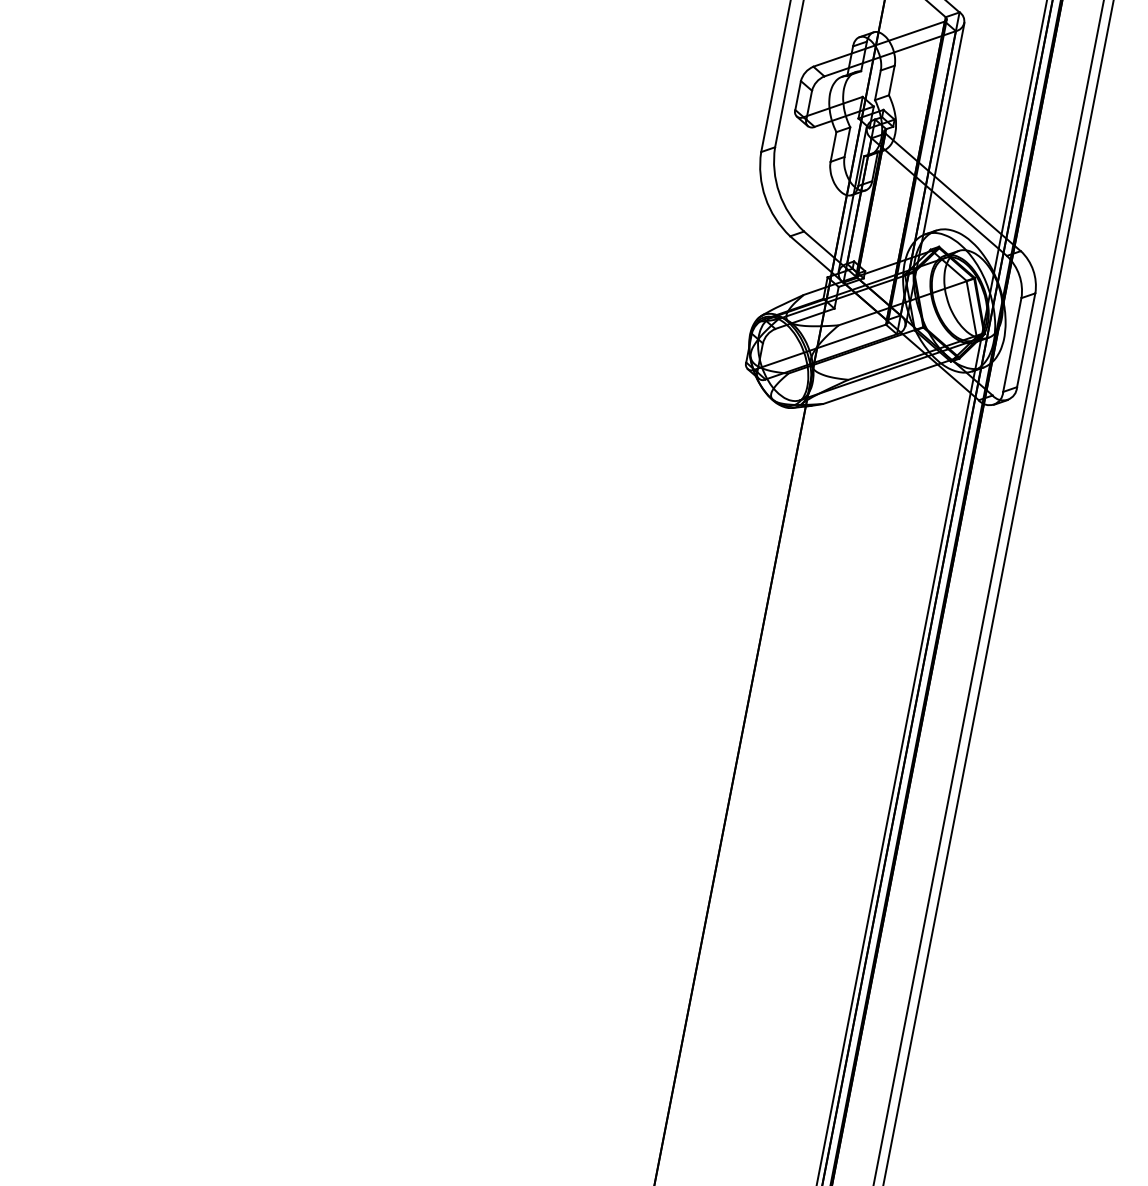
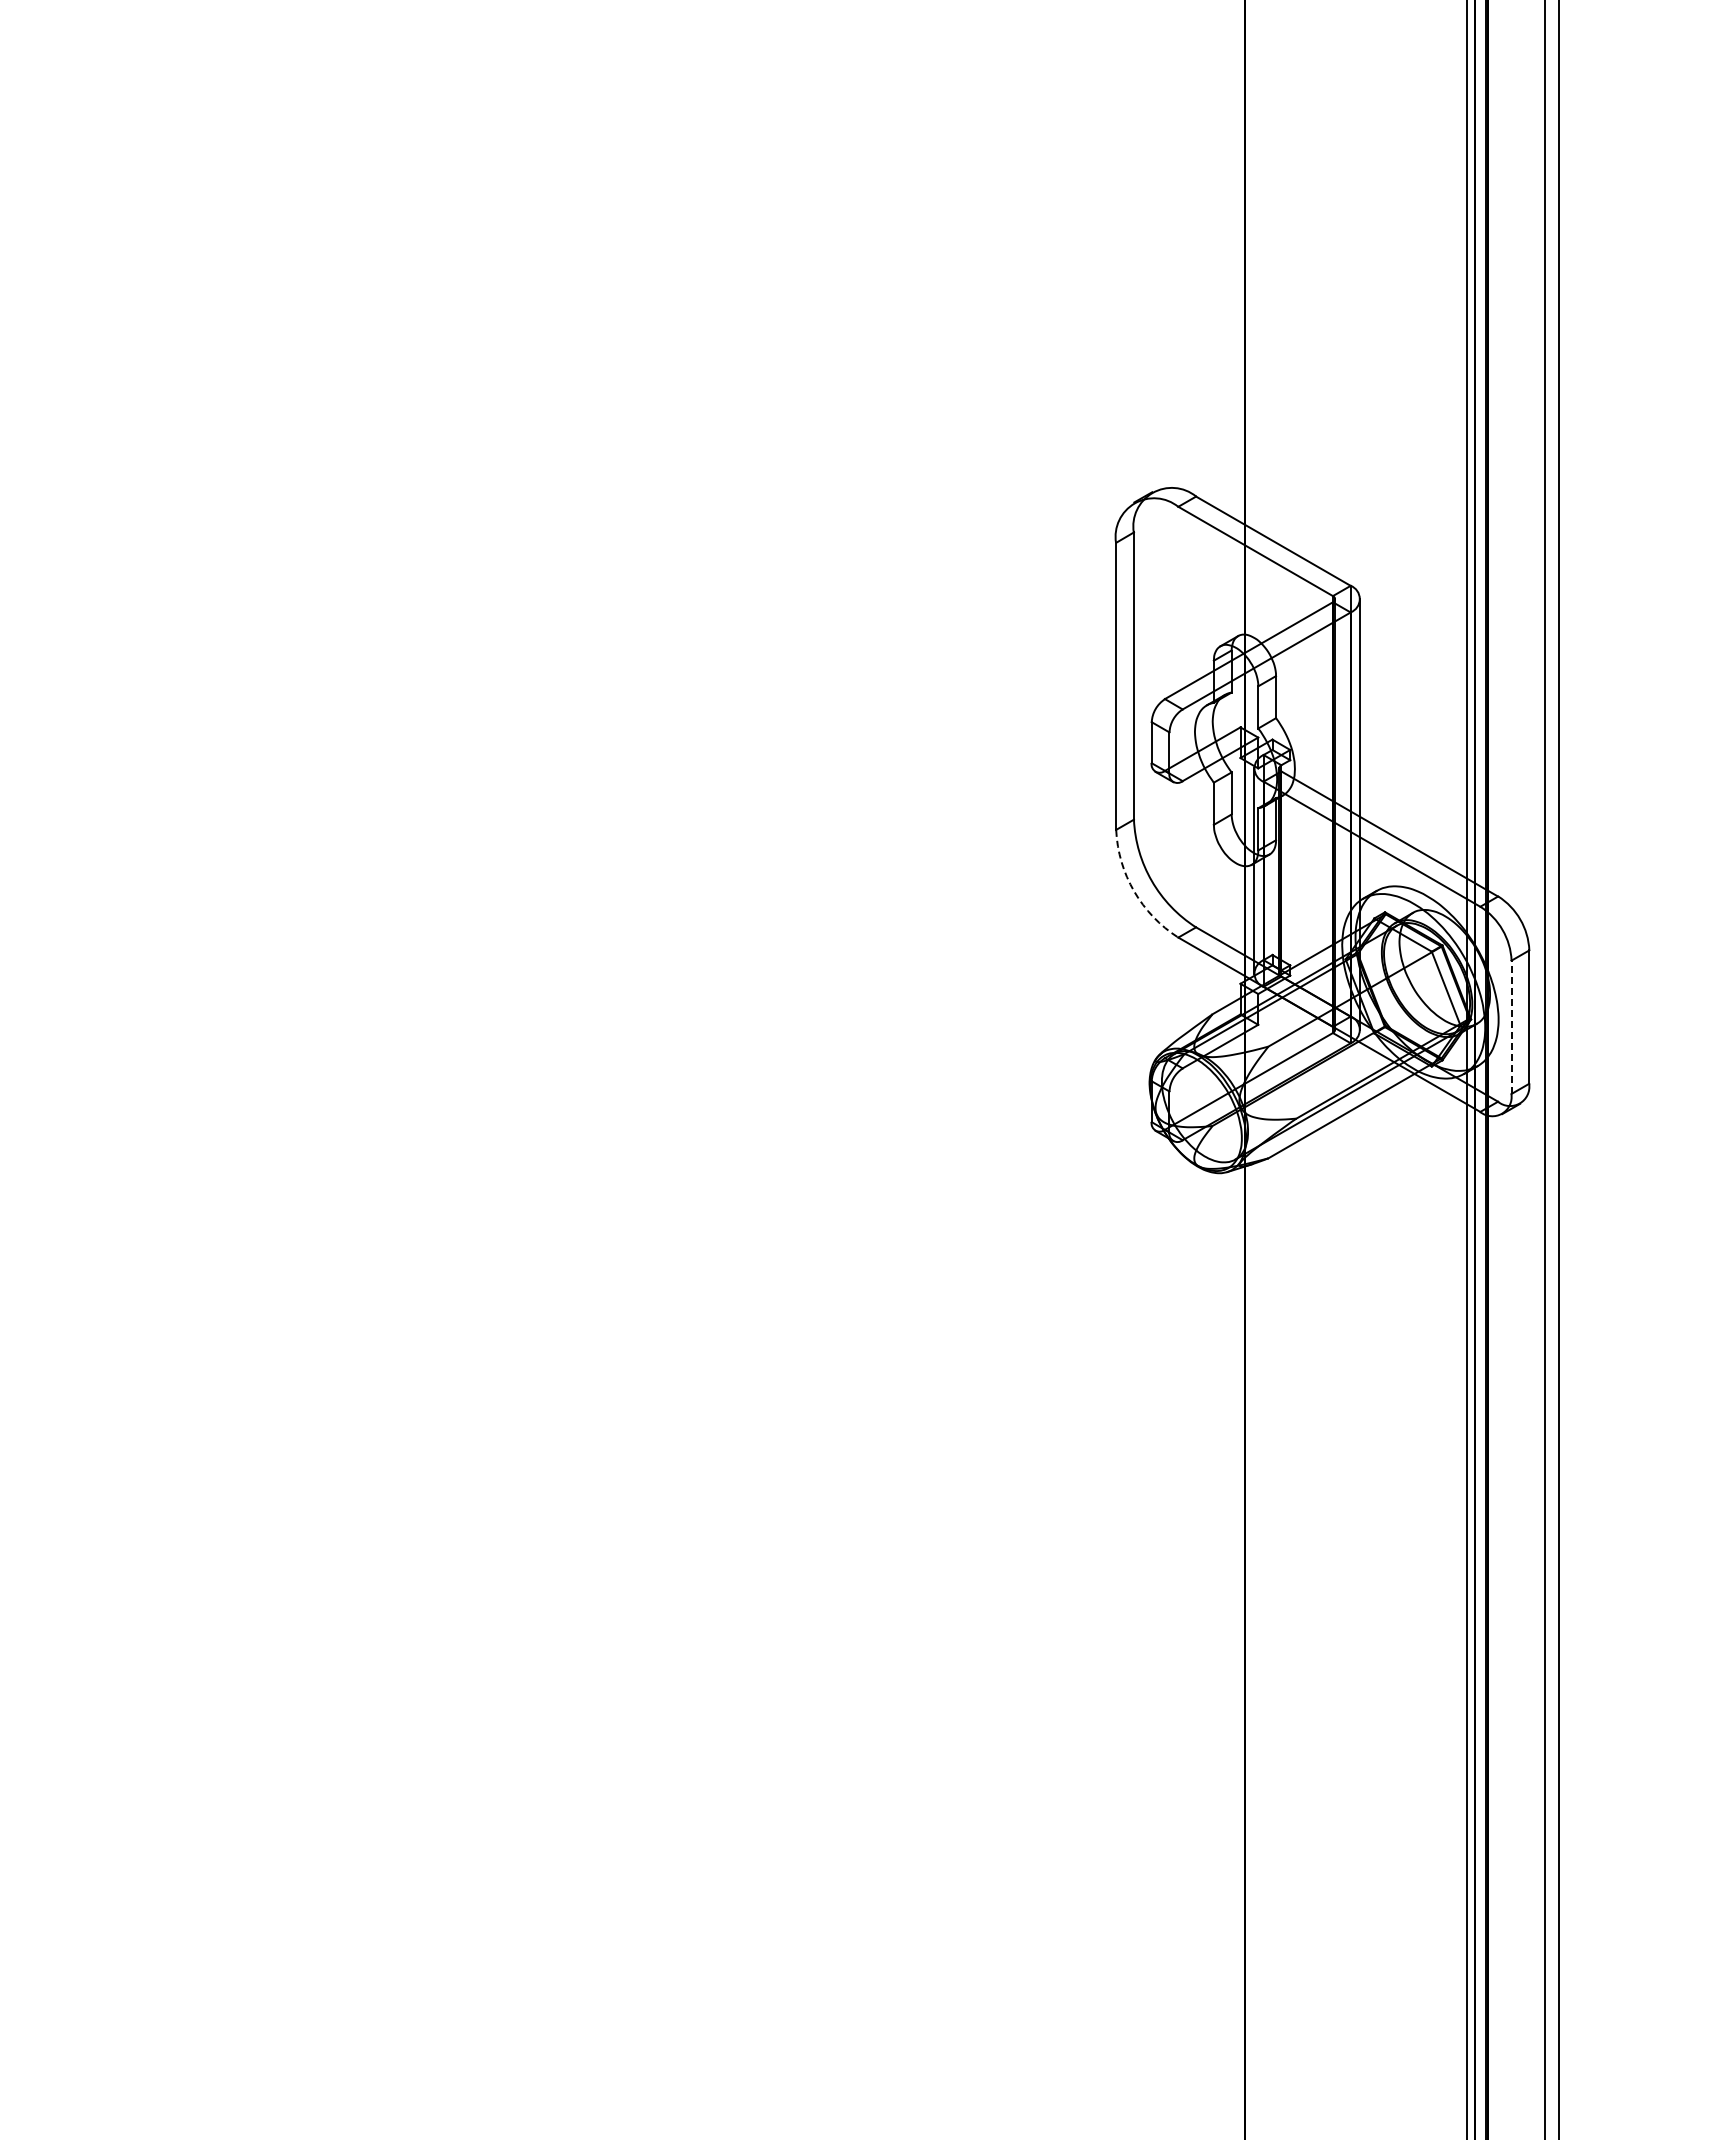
arc: (765, 197) -> (1134, 891), solid -> dashed
line: (1012, 345) -> (1511, 1027), solid -> dashed

